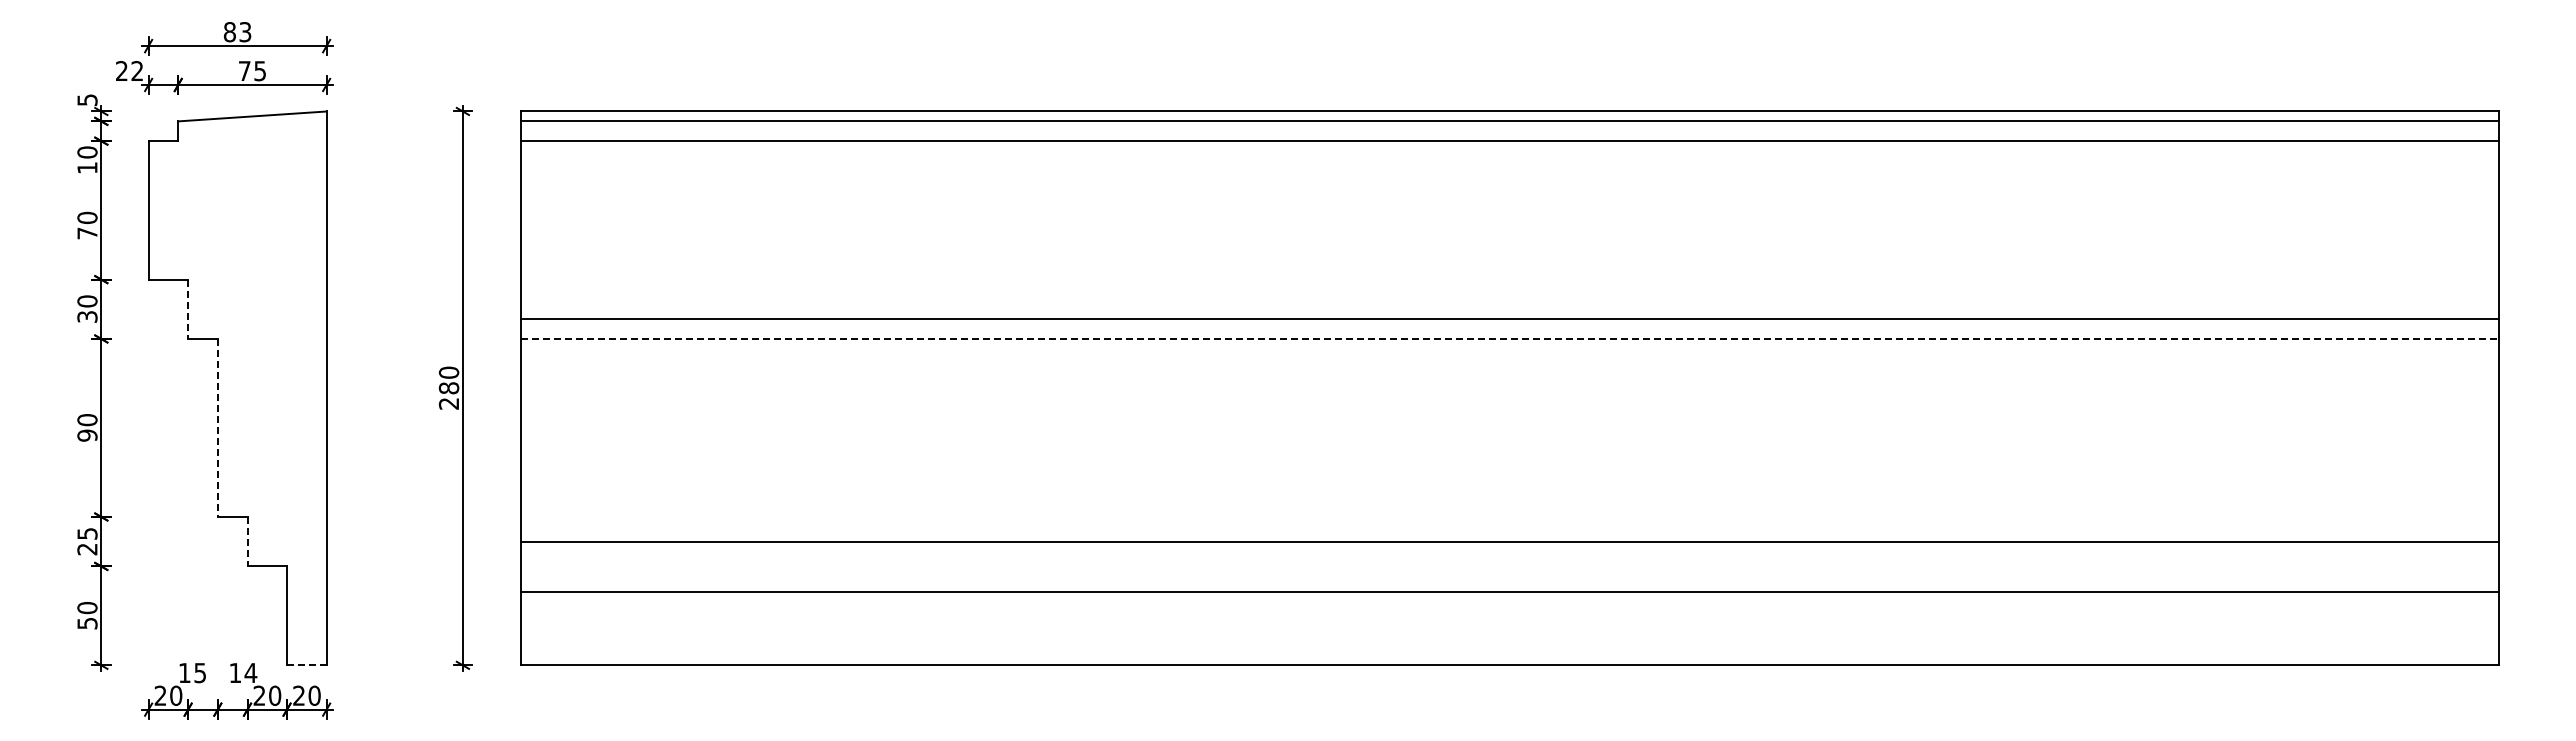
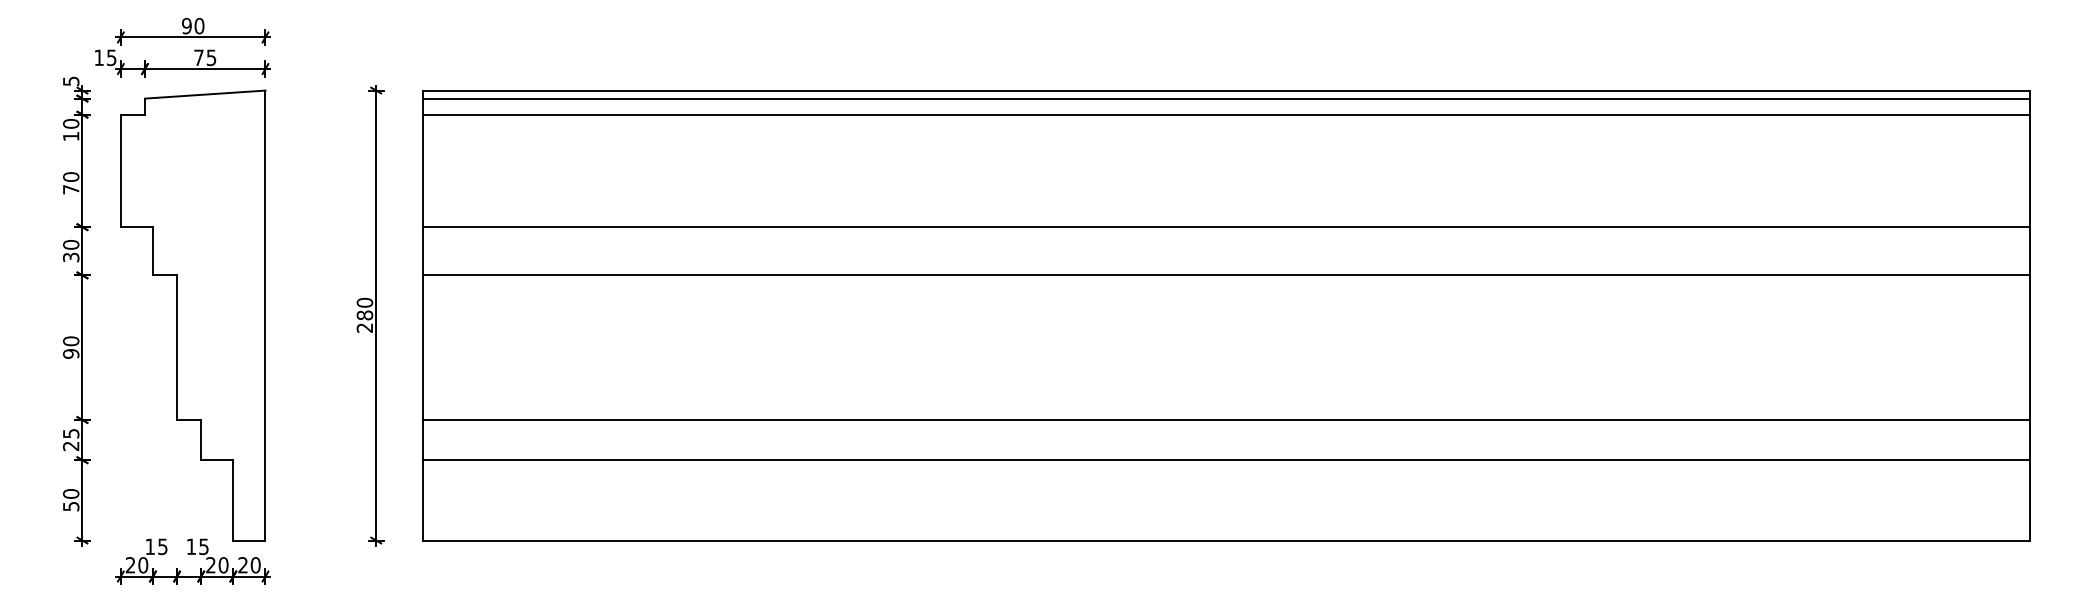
text: (237, 32) -> (193, 26), 83 -> 90
text: (129, 71) -> (105, 58), 22 -> 15
line: (188, 309) -> (153, 251), dashed -> solid
line: (1509, 318) -> (1226, 227), moved
line: (1510, 338) -> (1227, 275), dashed -> solid
line: (217, 428) -> (176, 348), dashed -> solid
line: (247, 541) -> (201, 439), dashed -> solid
line: (1509, 542) -> (1226, 420), moved
line: (1509, 592) -> (1226, 460), moved
line: (306, 665) -> (249, 540), dashed -> solid
text: (250, 673) -> (203, 547), 14 -> 15

